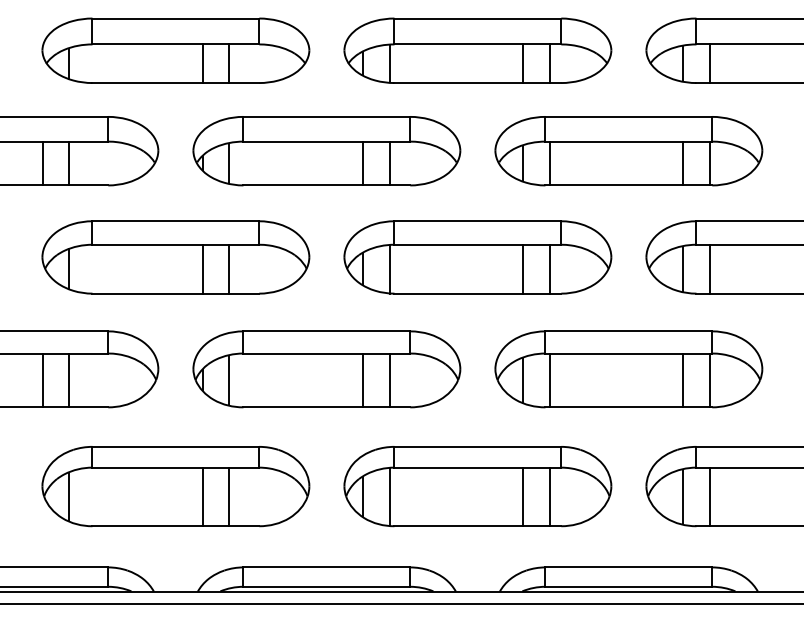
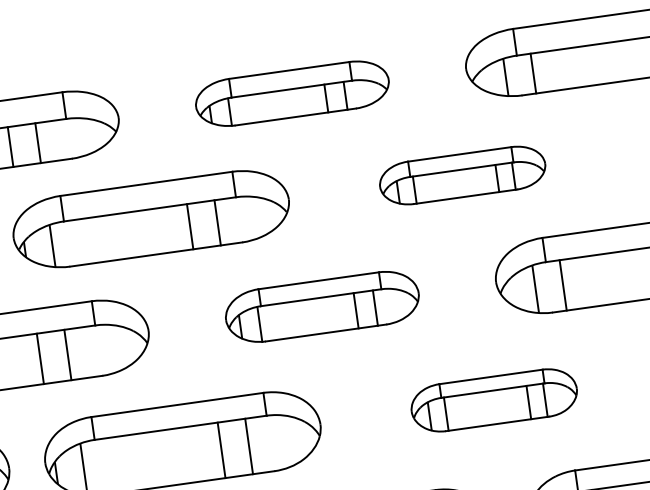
part: (477, 50) -> (292, 93), size x0.7
part: (628, 151) -> (462, 175), size x0.6
part: (477, 257) -> (322, 306), size x0.7
part: (628, 369) -> (493, 400), size x0.6

